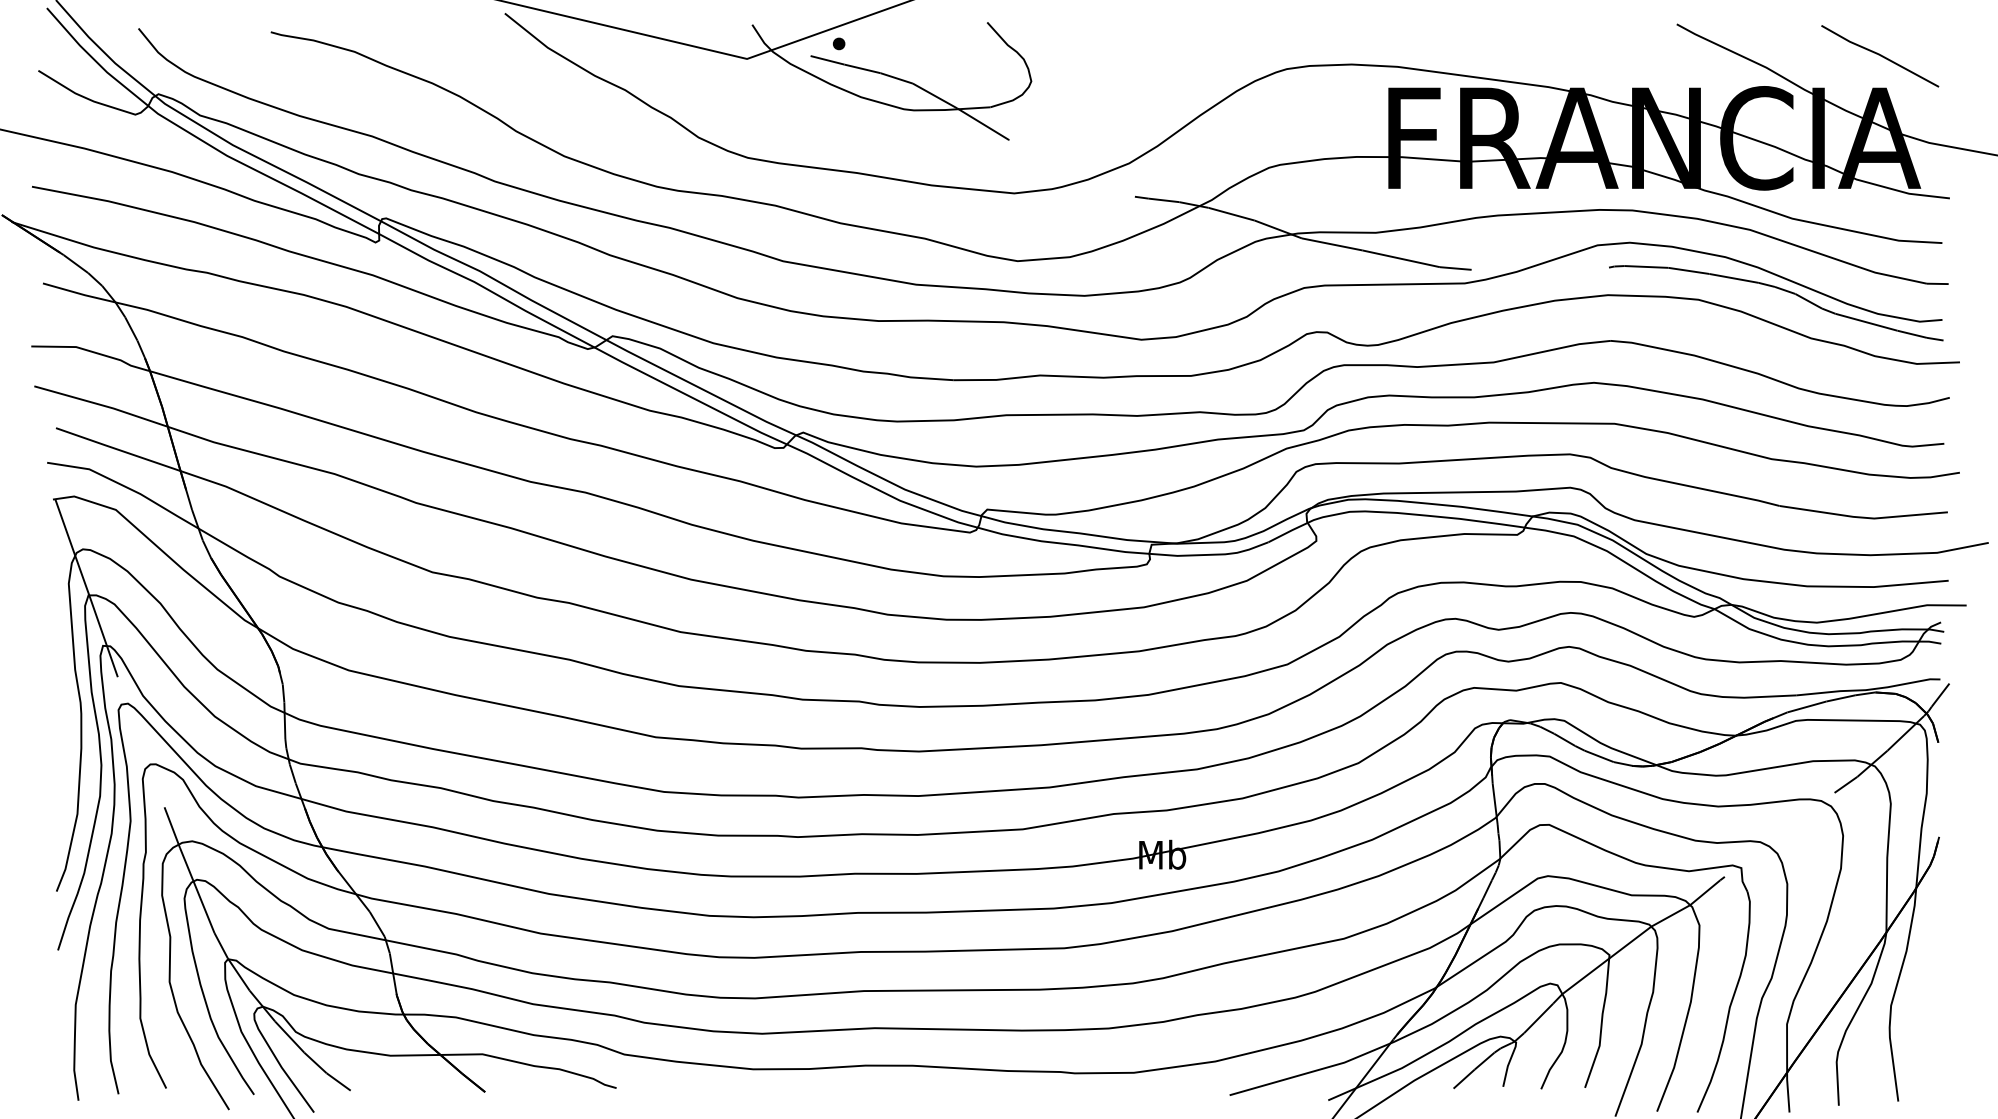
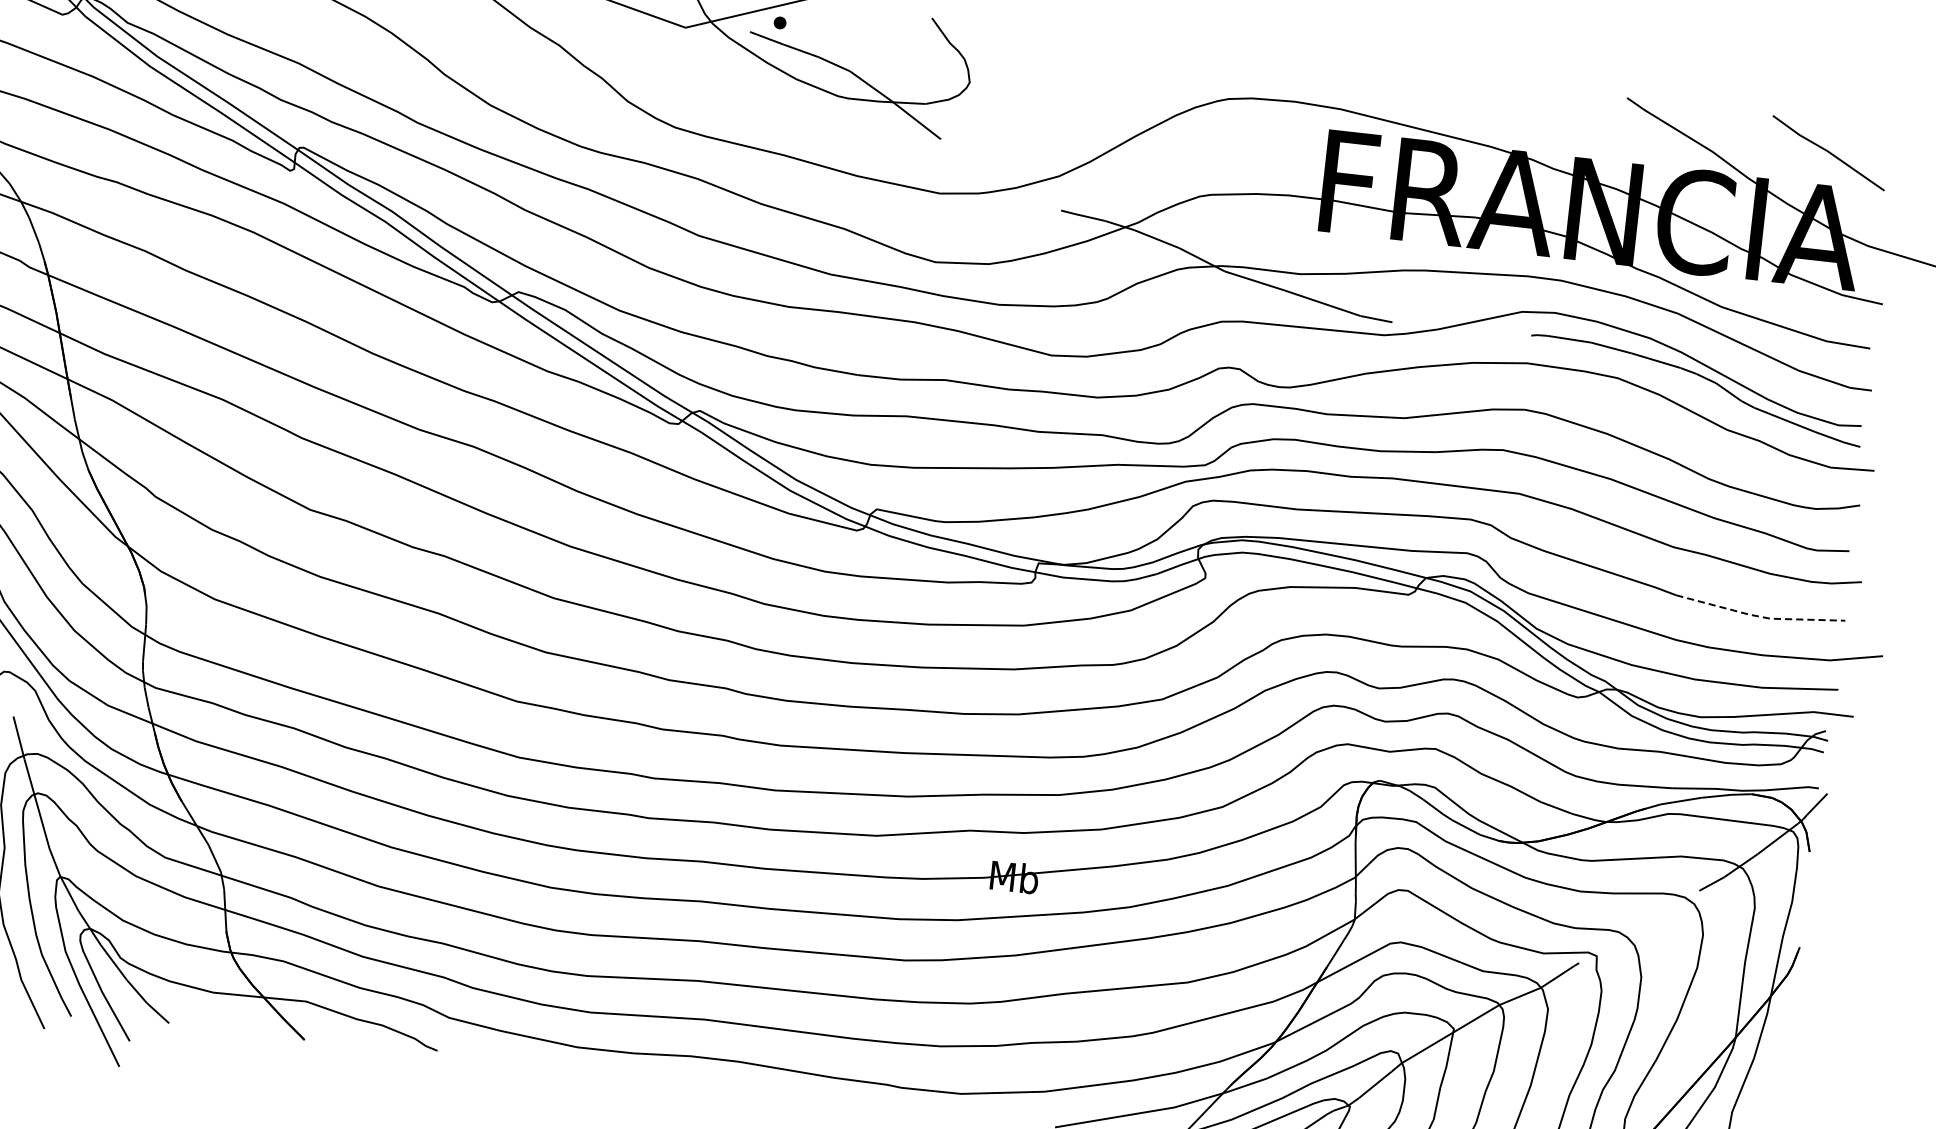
line: (1863, 517) -> (1759, 616), solid -> dashed

